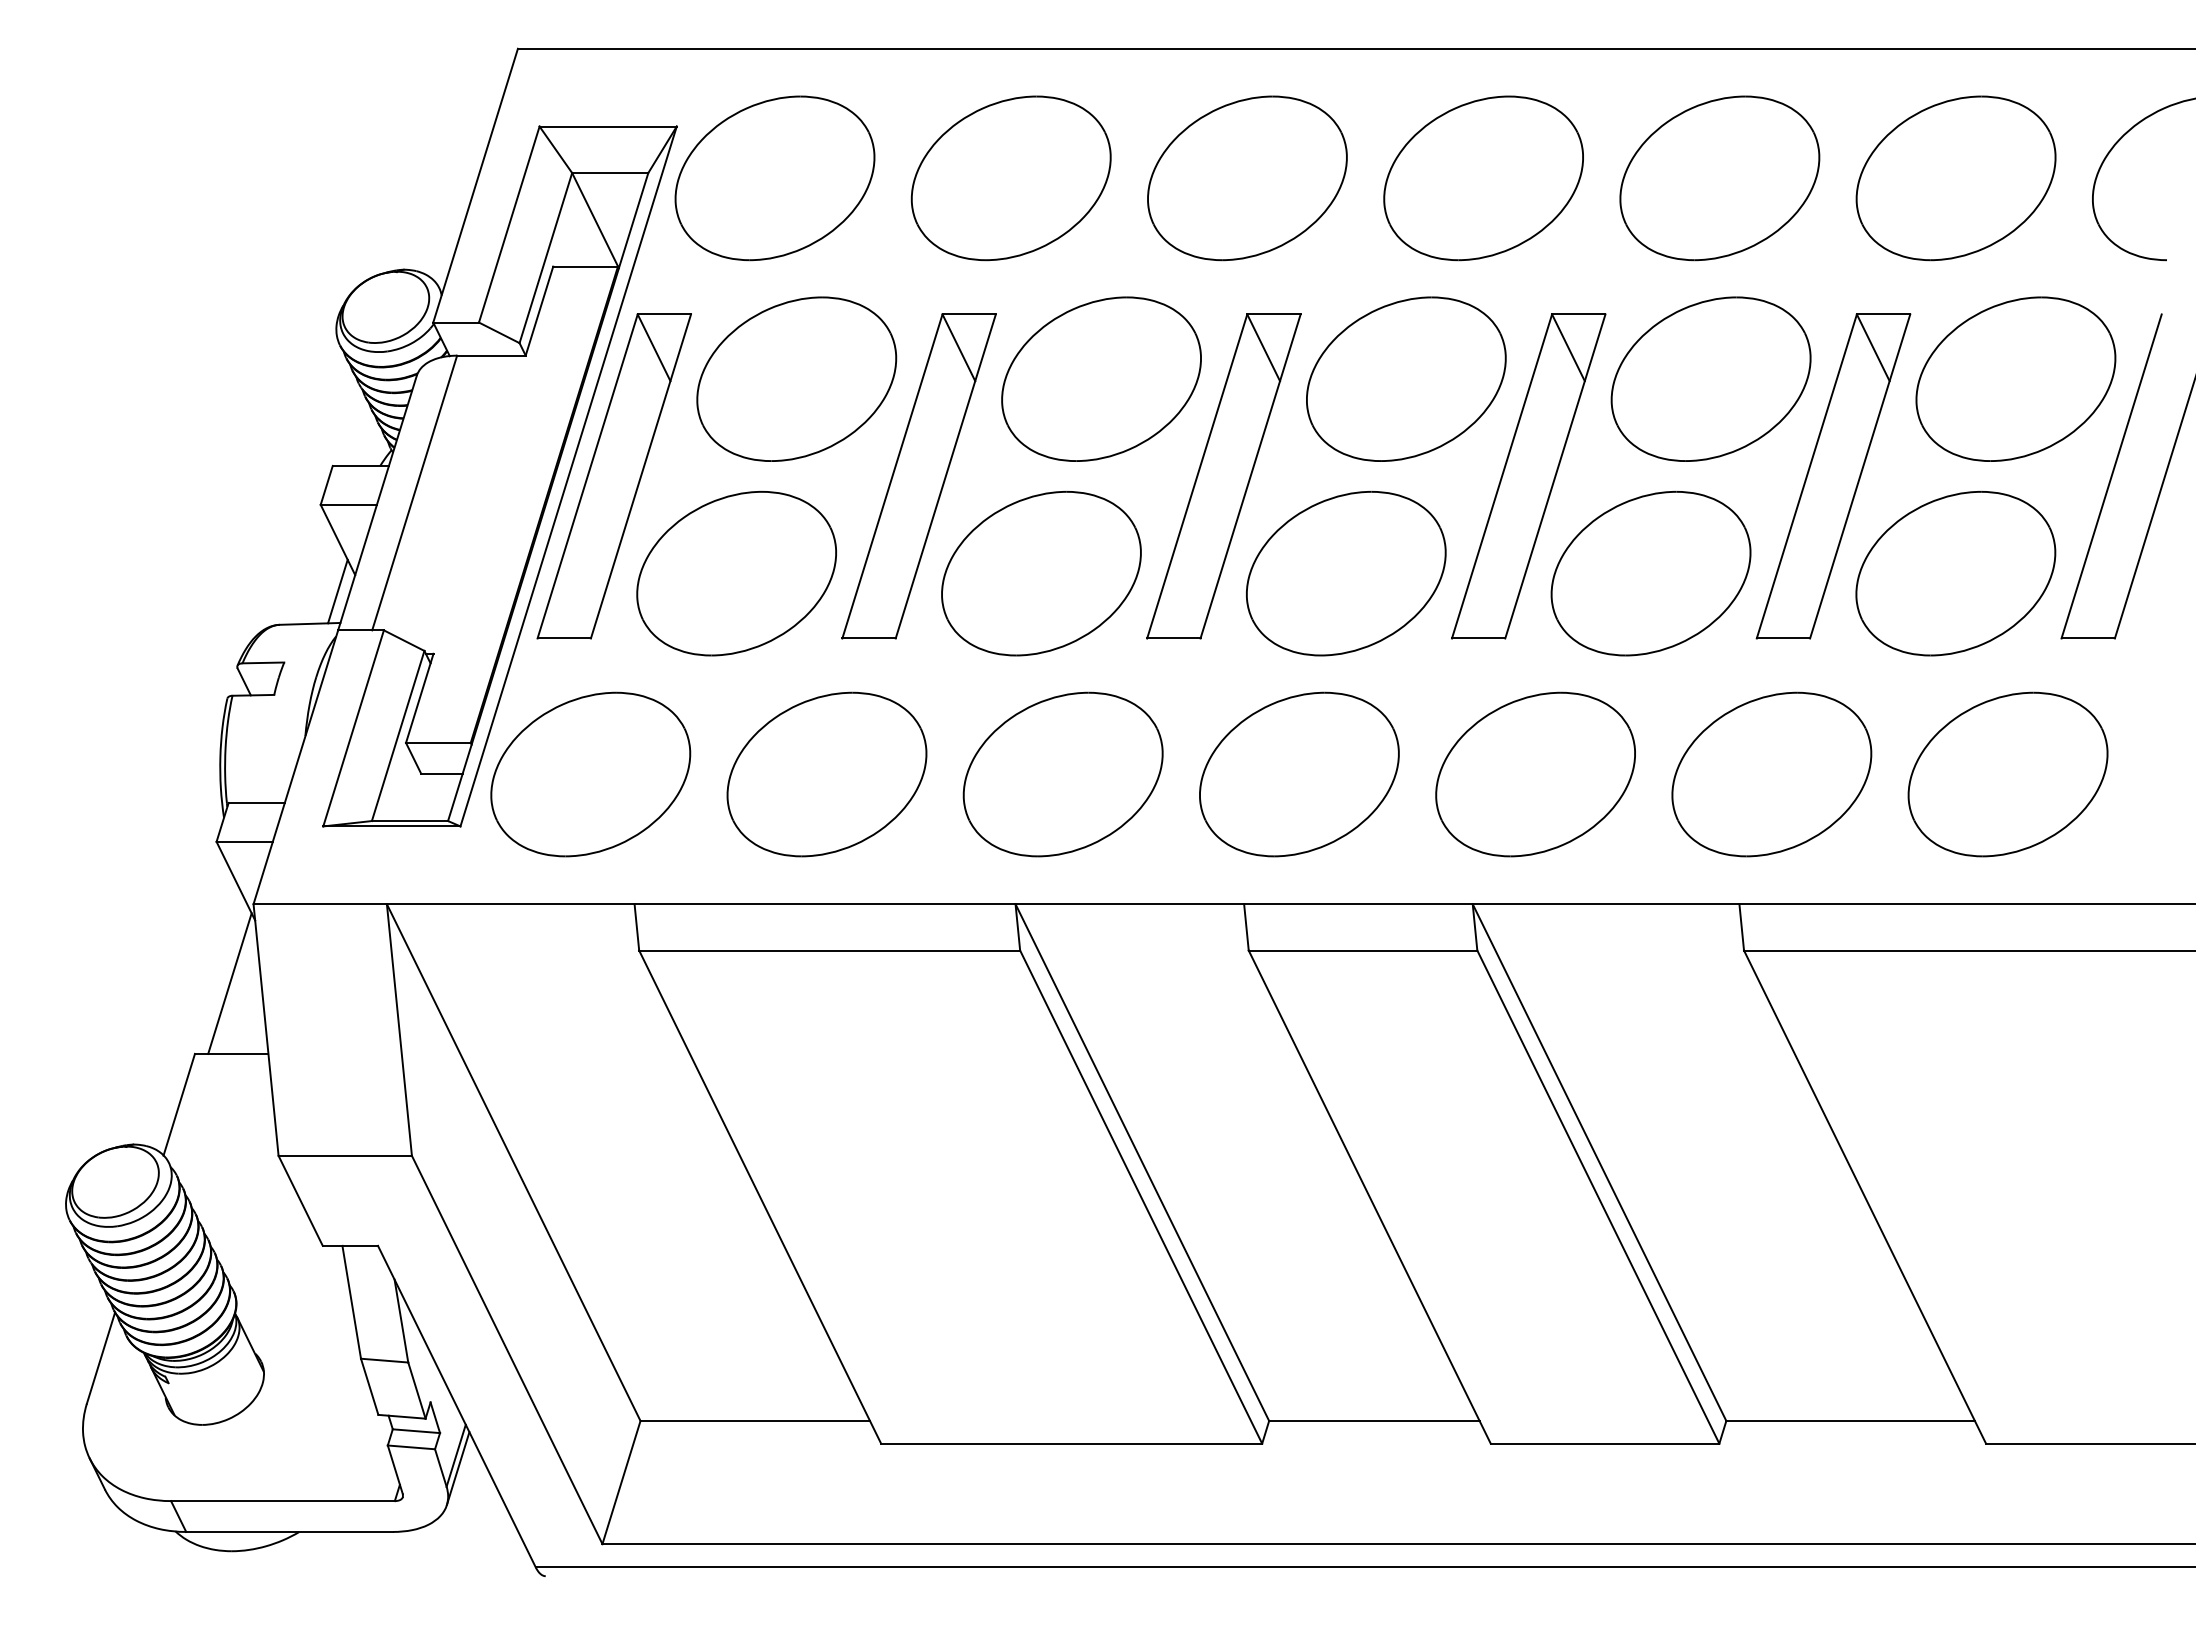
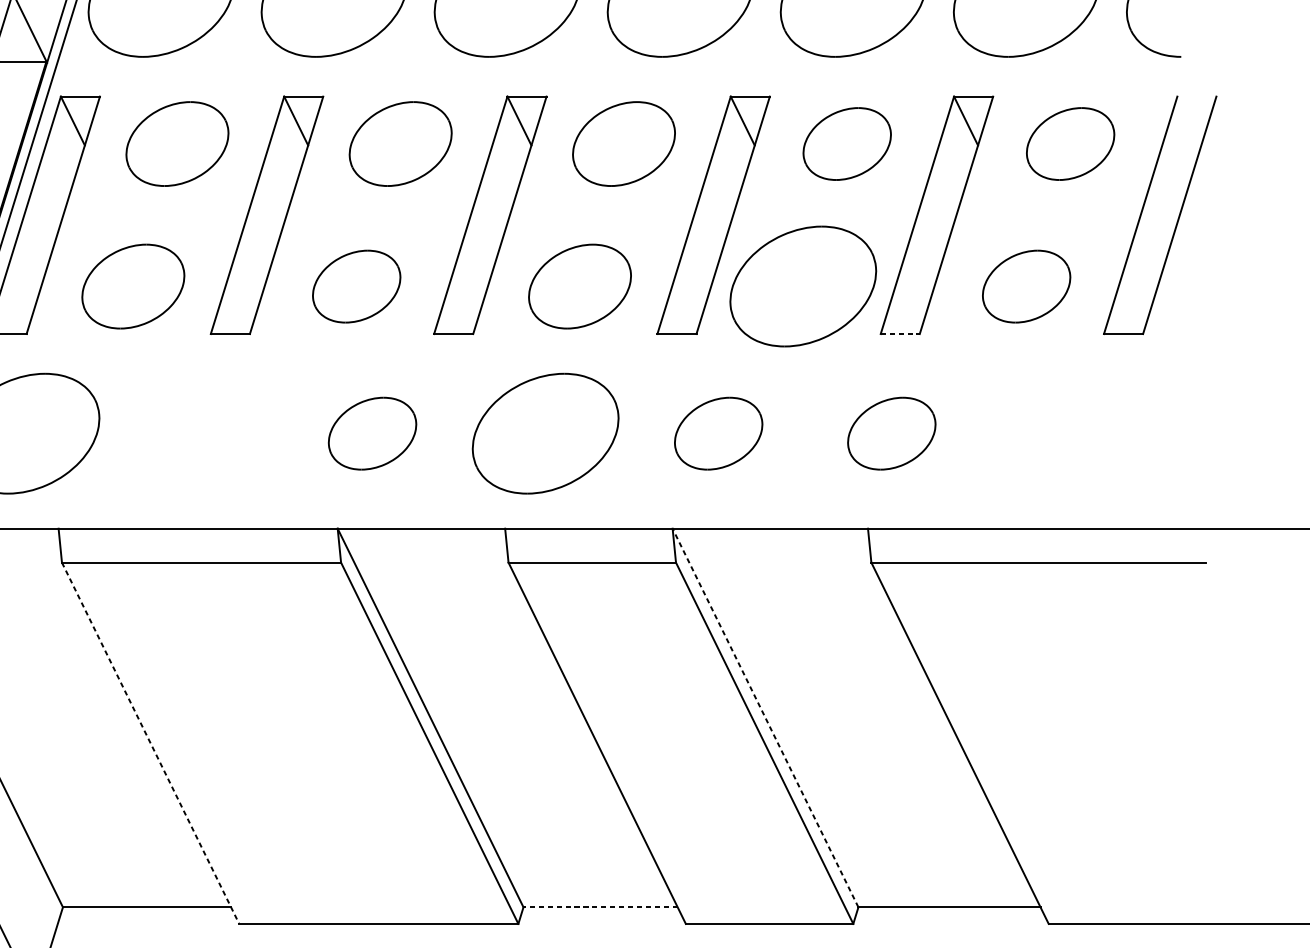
part: (796, 378) -> (177, 143), size x0.7
part: (1101, 378) -> (400, 143), size x0.7
part: (1406, 378) -> (624, 143), size x0.7
part: (1710, 378) -> (846, 143), size x0.6
part: (2015, 378) -> (1070, 143), size x0.6
part: (736, 573) -> (133, 286), size x0.7
part: (1041, 573) -> (356, 286), size x0.6
part: (1346, 573) -> (580, 286), size x0.7
part: (1955, 573) -> (1026, 286), size x0.6
line: (1783, 638) -> (900, 334), solid -> dashed
part: (826, 774) -> (199, 433), removed
part: (1062, 774) -> (372, 433), size x0.6
part: (1535, 774) -> (718, 433), size x0.6
part: (1771, 774) -> (891, 433), size x0.6
part: (2007, 774) -> (1064, 433), removed
line: (1599, 1162) -> (765, 717), solid -> dashed
line: (760, 1197) -> (150, 743), solid -> dashed
line: (1373, 1420) -> (599, 906), solid -> dashed

